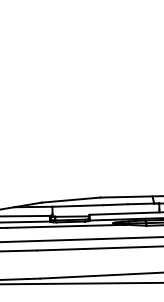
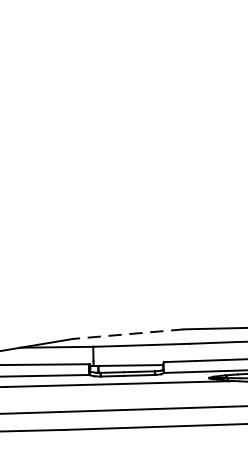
line: (70, 200) -> (127, 334), solid -> dashed

